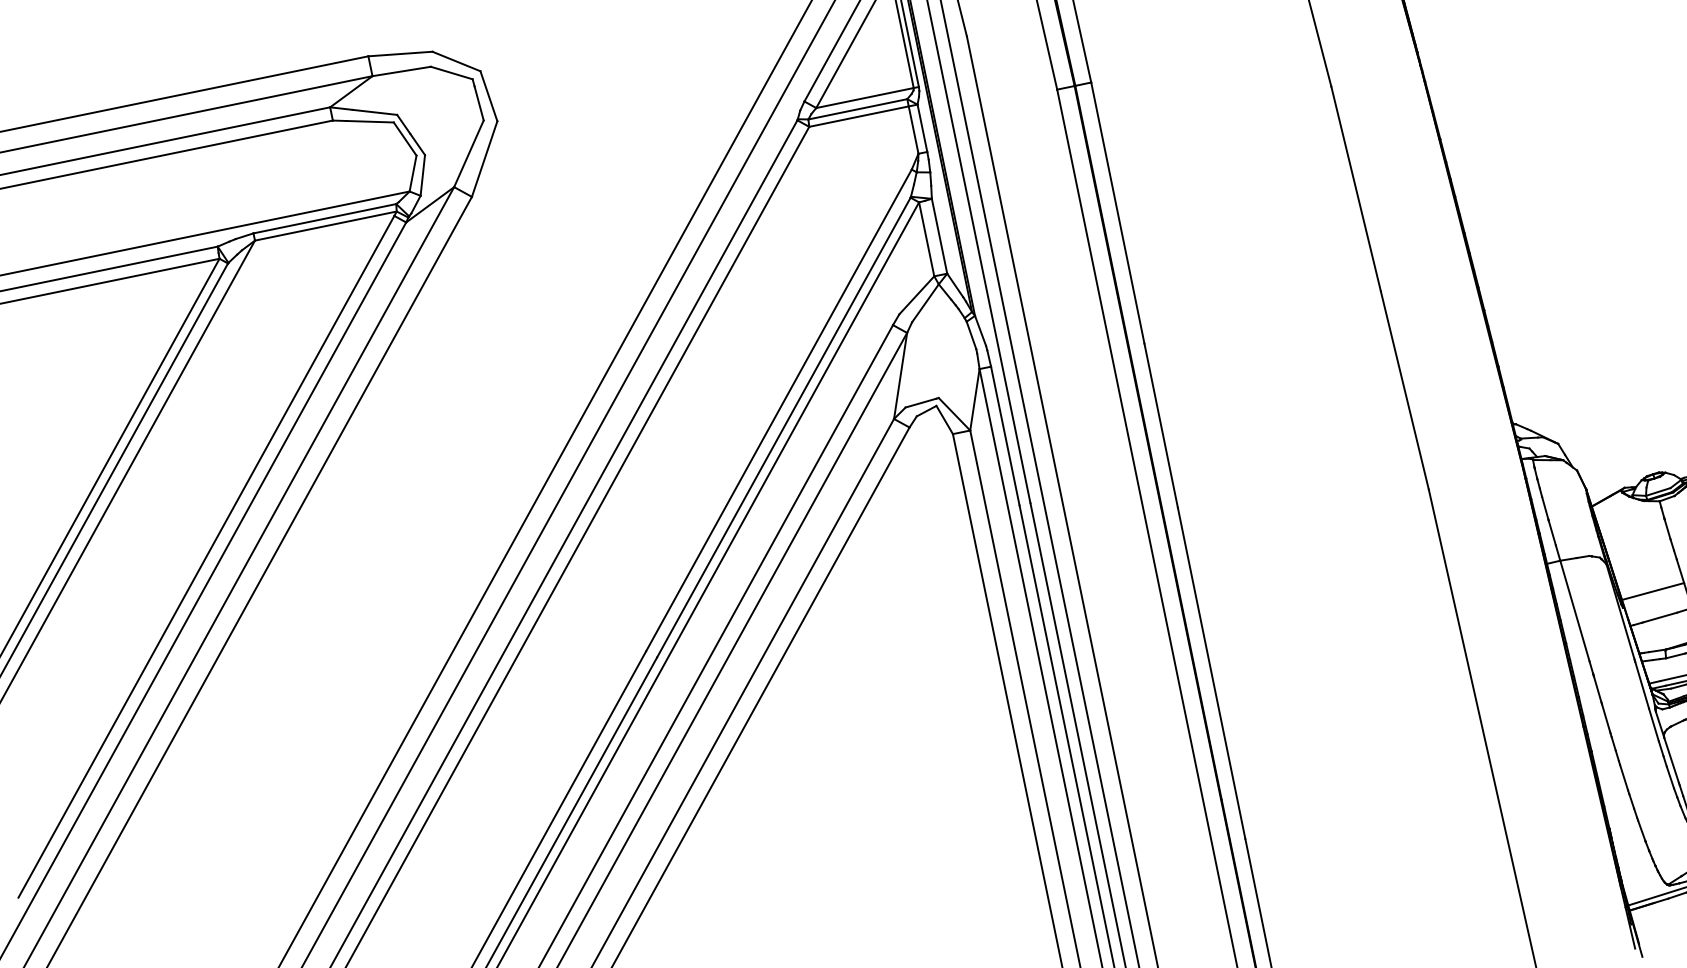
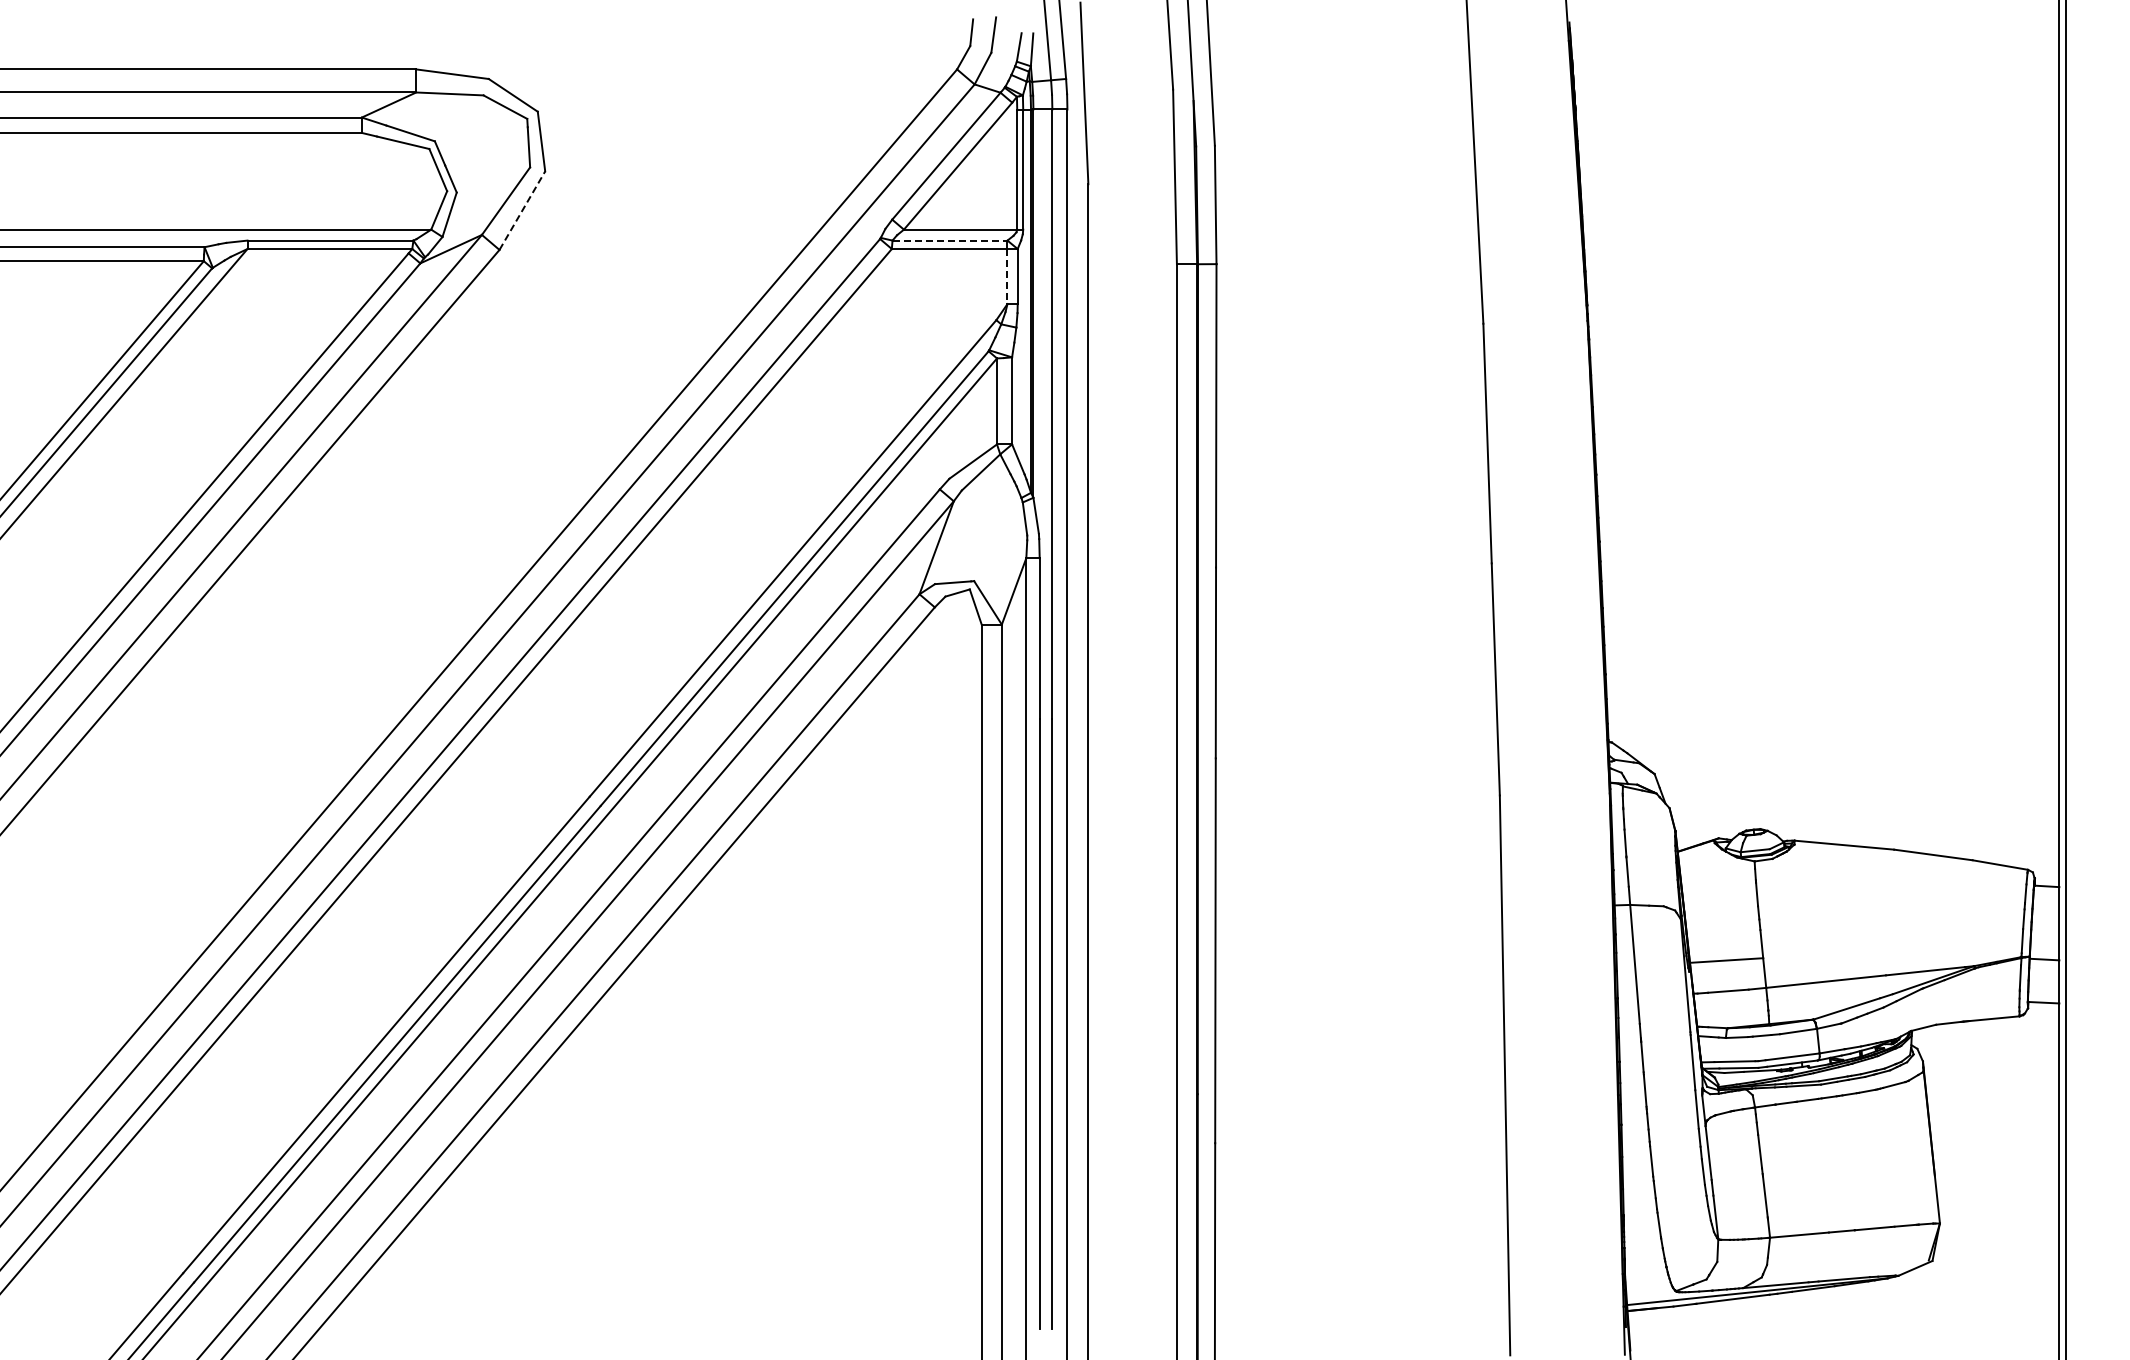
line: (858, 109) -> (950, 240), solid -> dashed
line: (913, 130) -> (1007, 276), solid -> dashed
line: (484, 158) -> (522, 210), solid -> dashed

